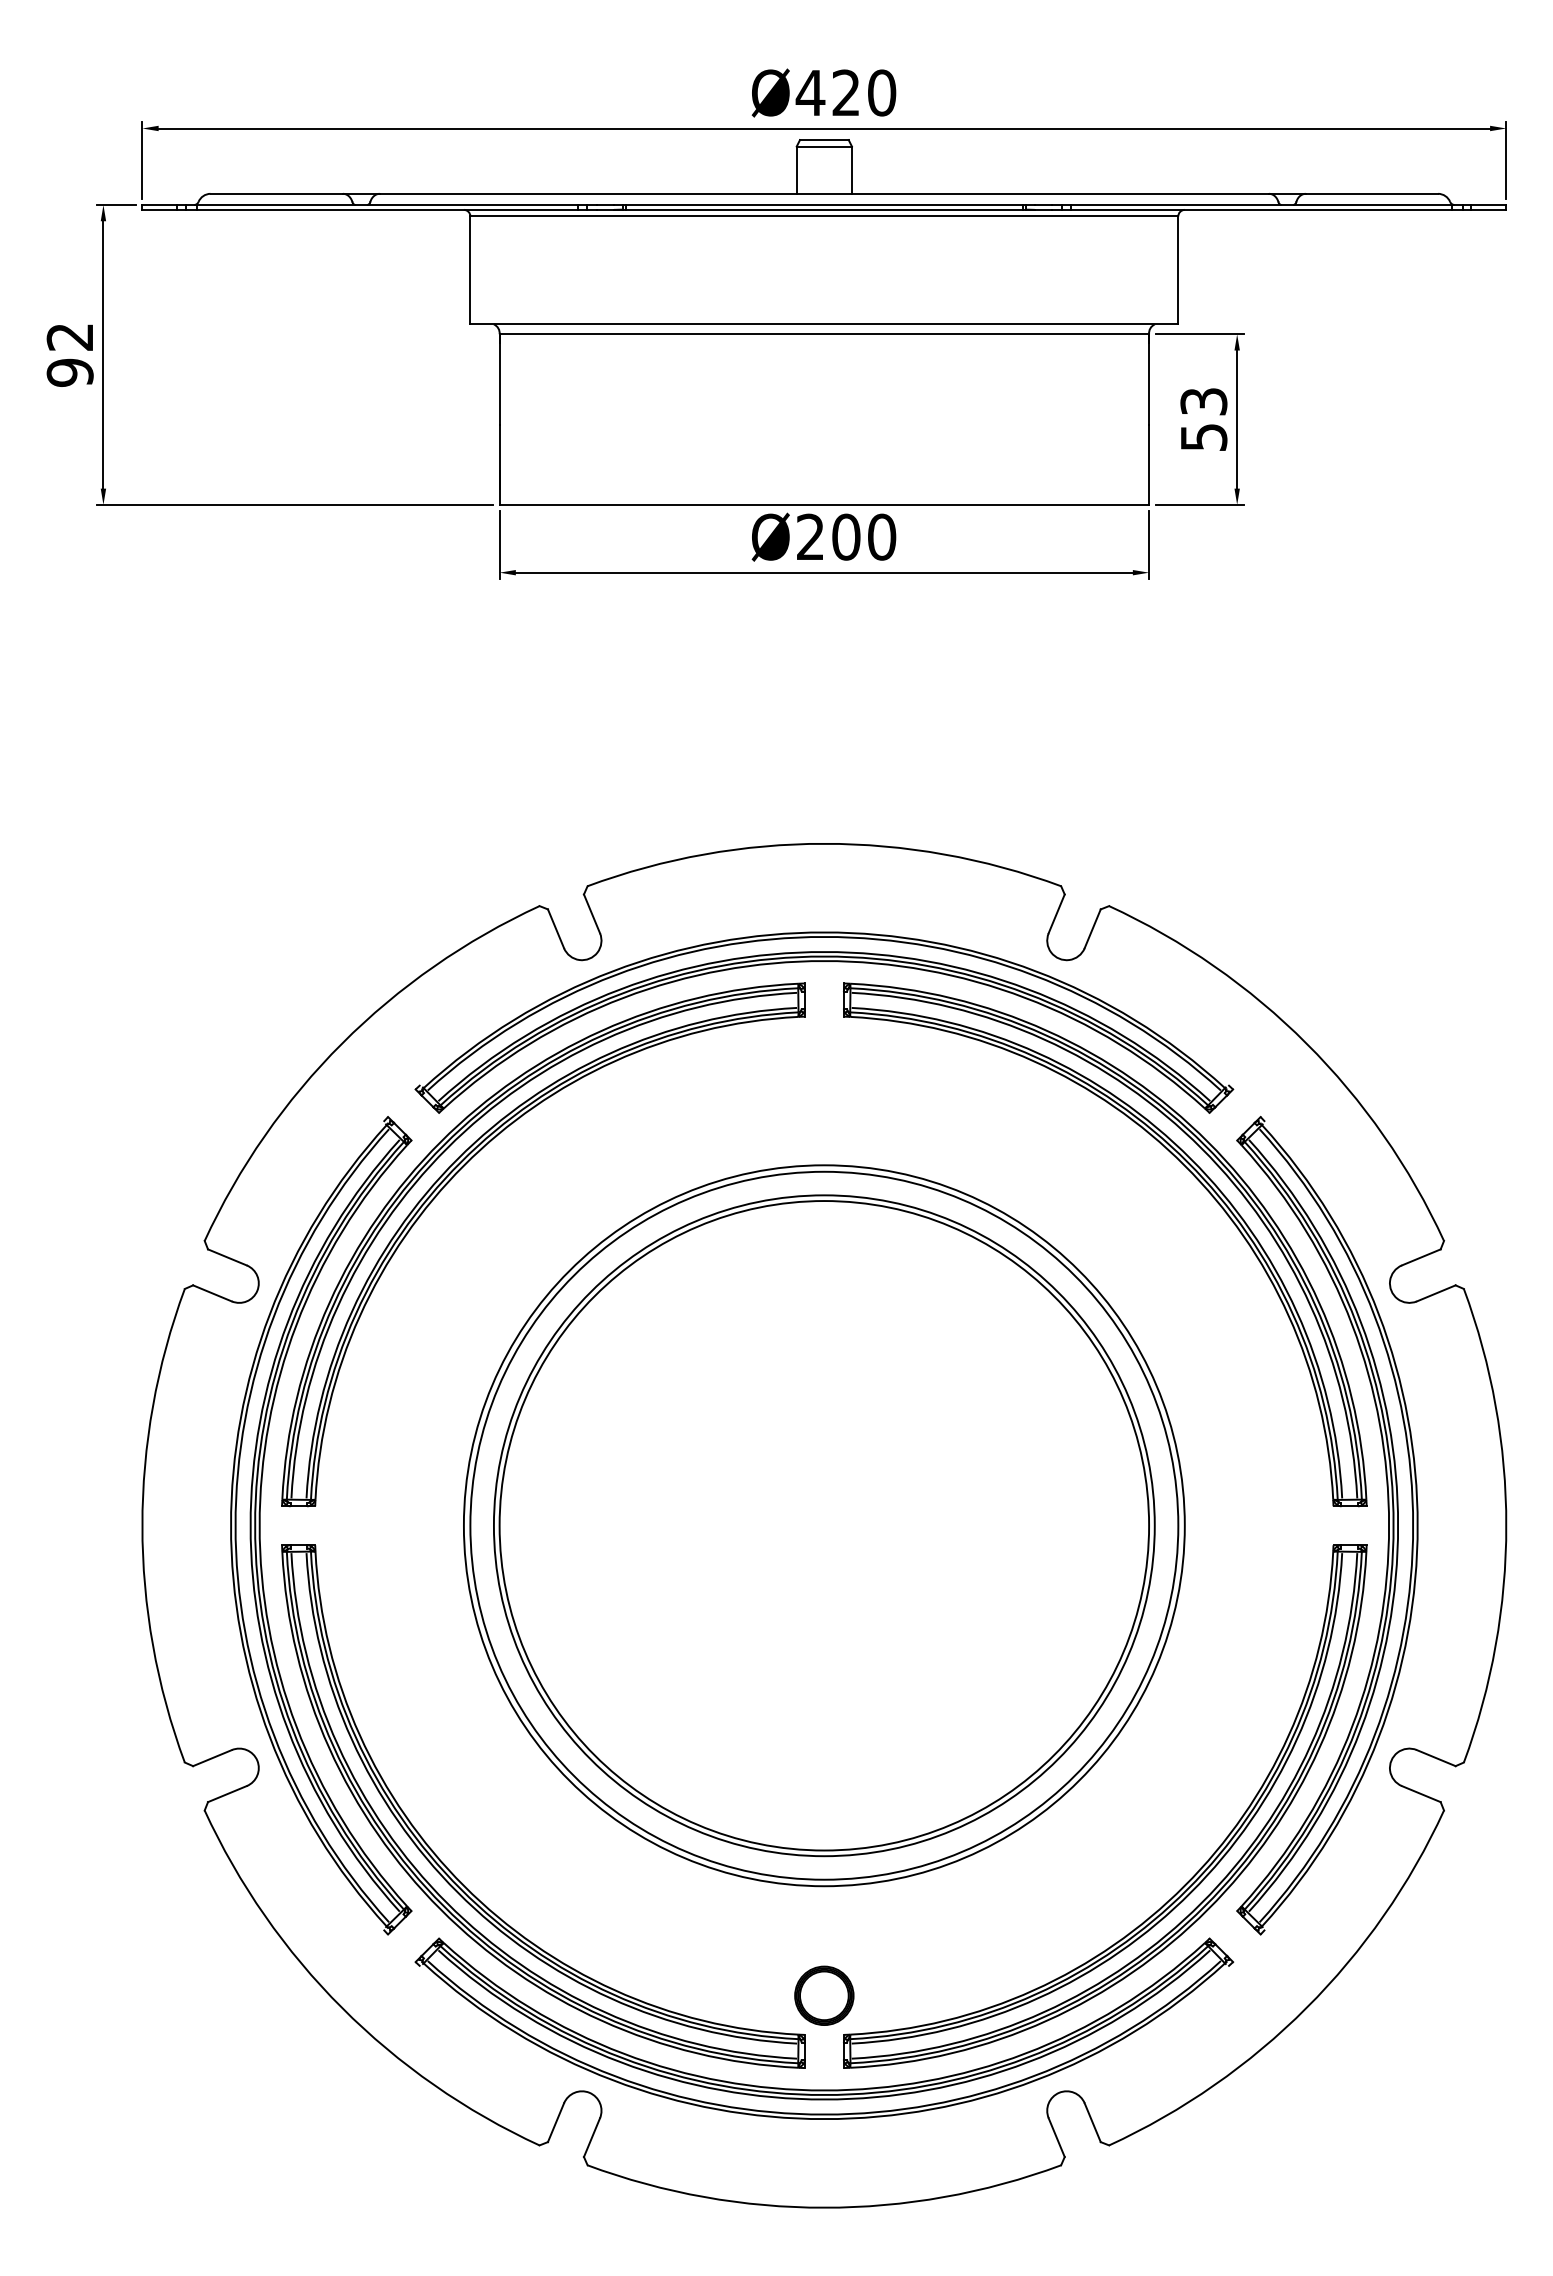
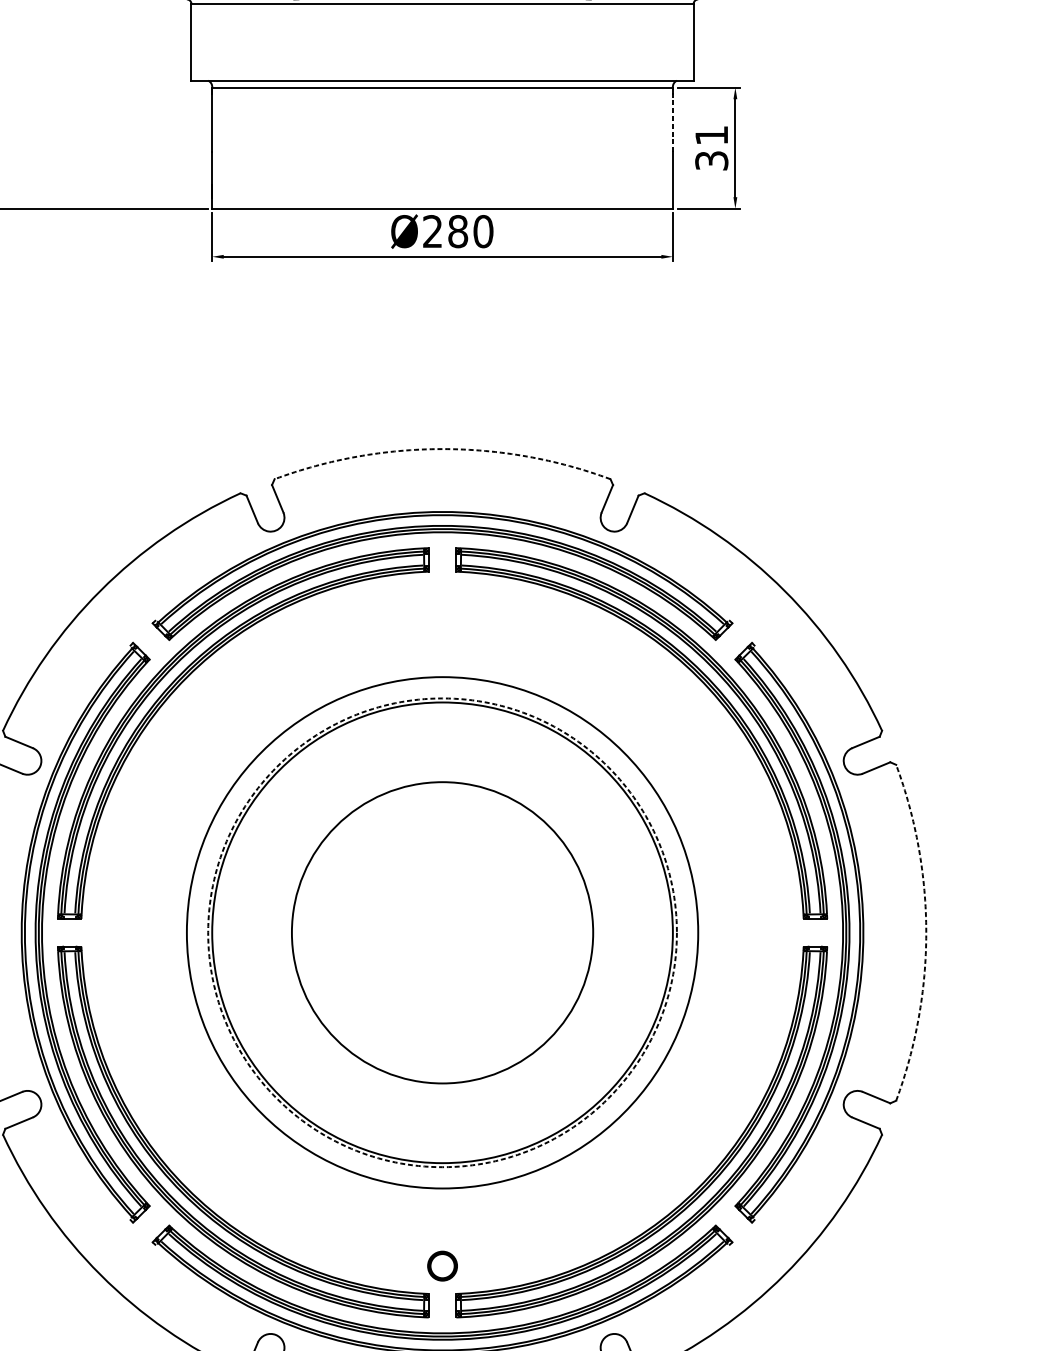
line: (1149, 379) -> (673, 119), solid -> dashed
text: (1203, 419) -> (711, 148), 53 -> 31
text: (846, 536) -> (458, 231), Ø200 -> Ø280
arc: (824, 843) -> (442, 448), solid -> dashed
circle: (823, 1525) -> (441, 932), solid -> dashed
circle: (824, 1525) -> (442, 932), size x0.6
arc: (1506, 1525) -> (926, 932), solid -> dashed
part: (824, 1995) -> (442, 1265), size x0.7

